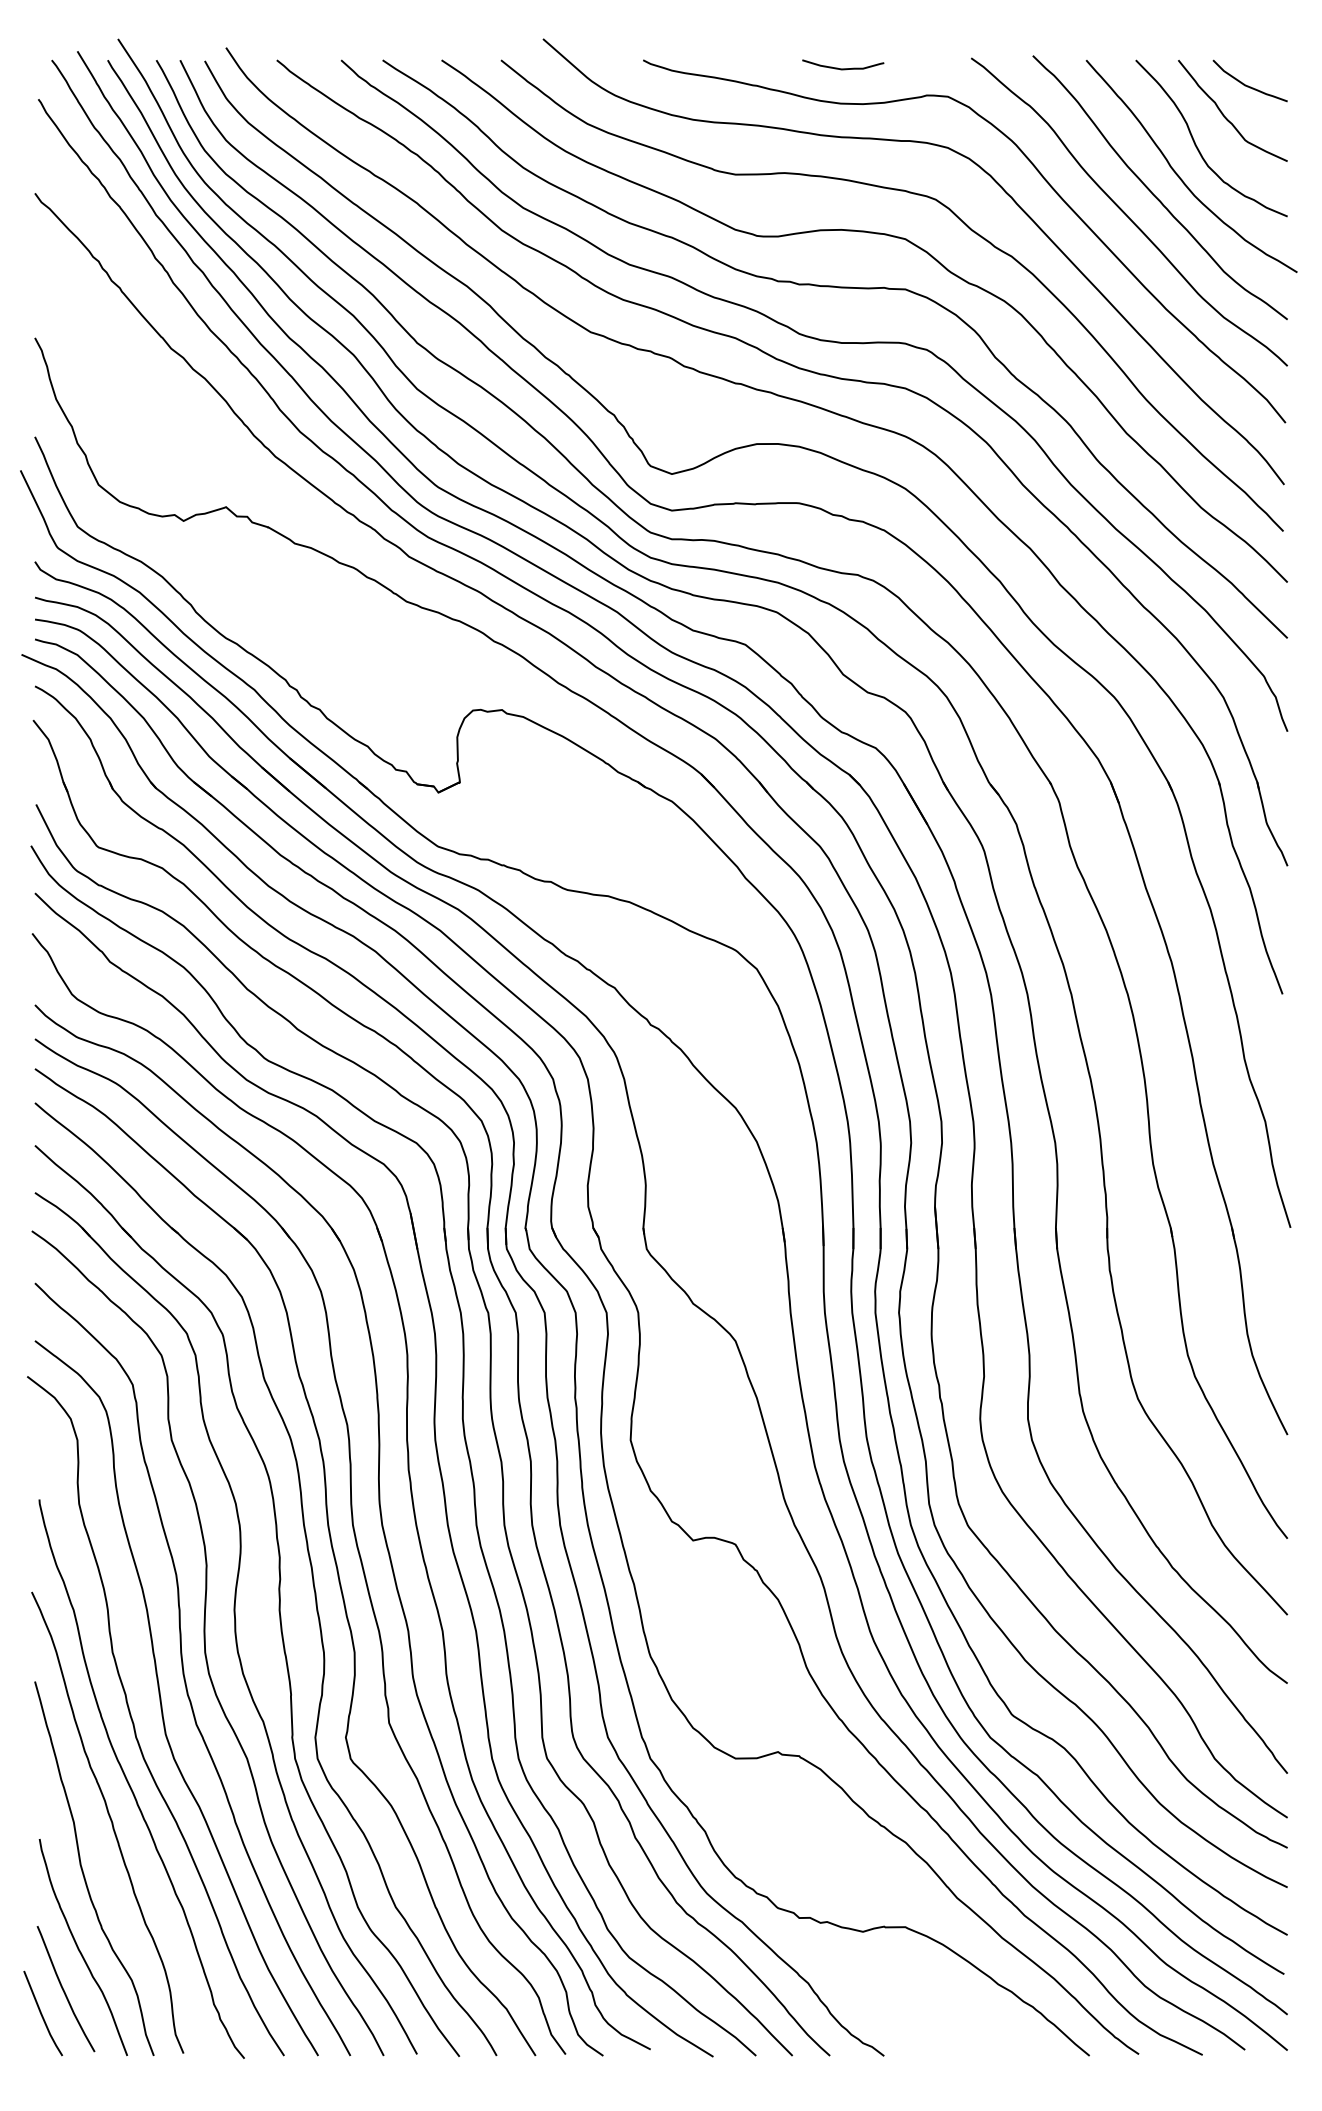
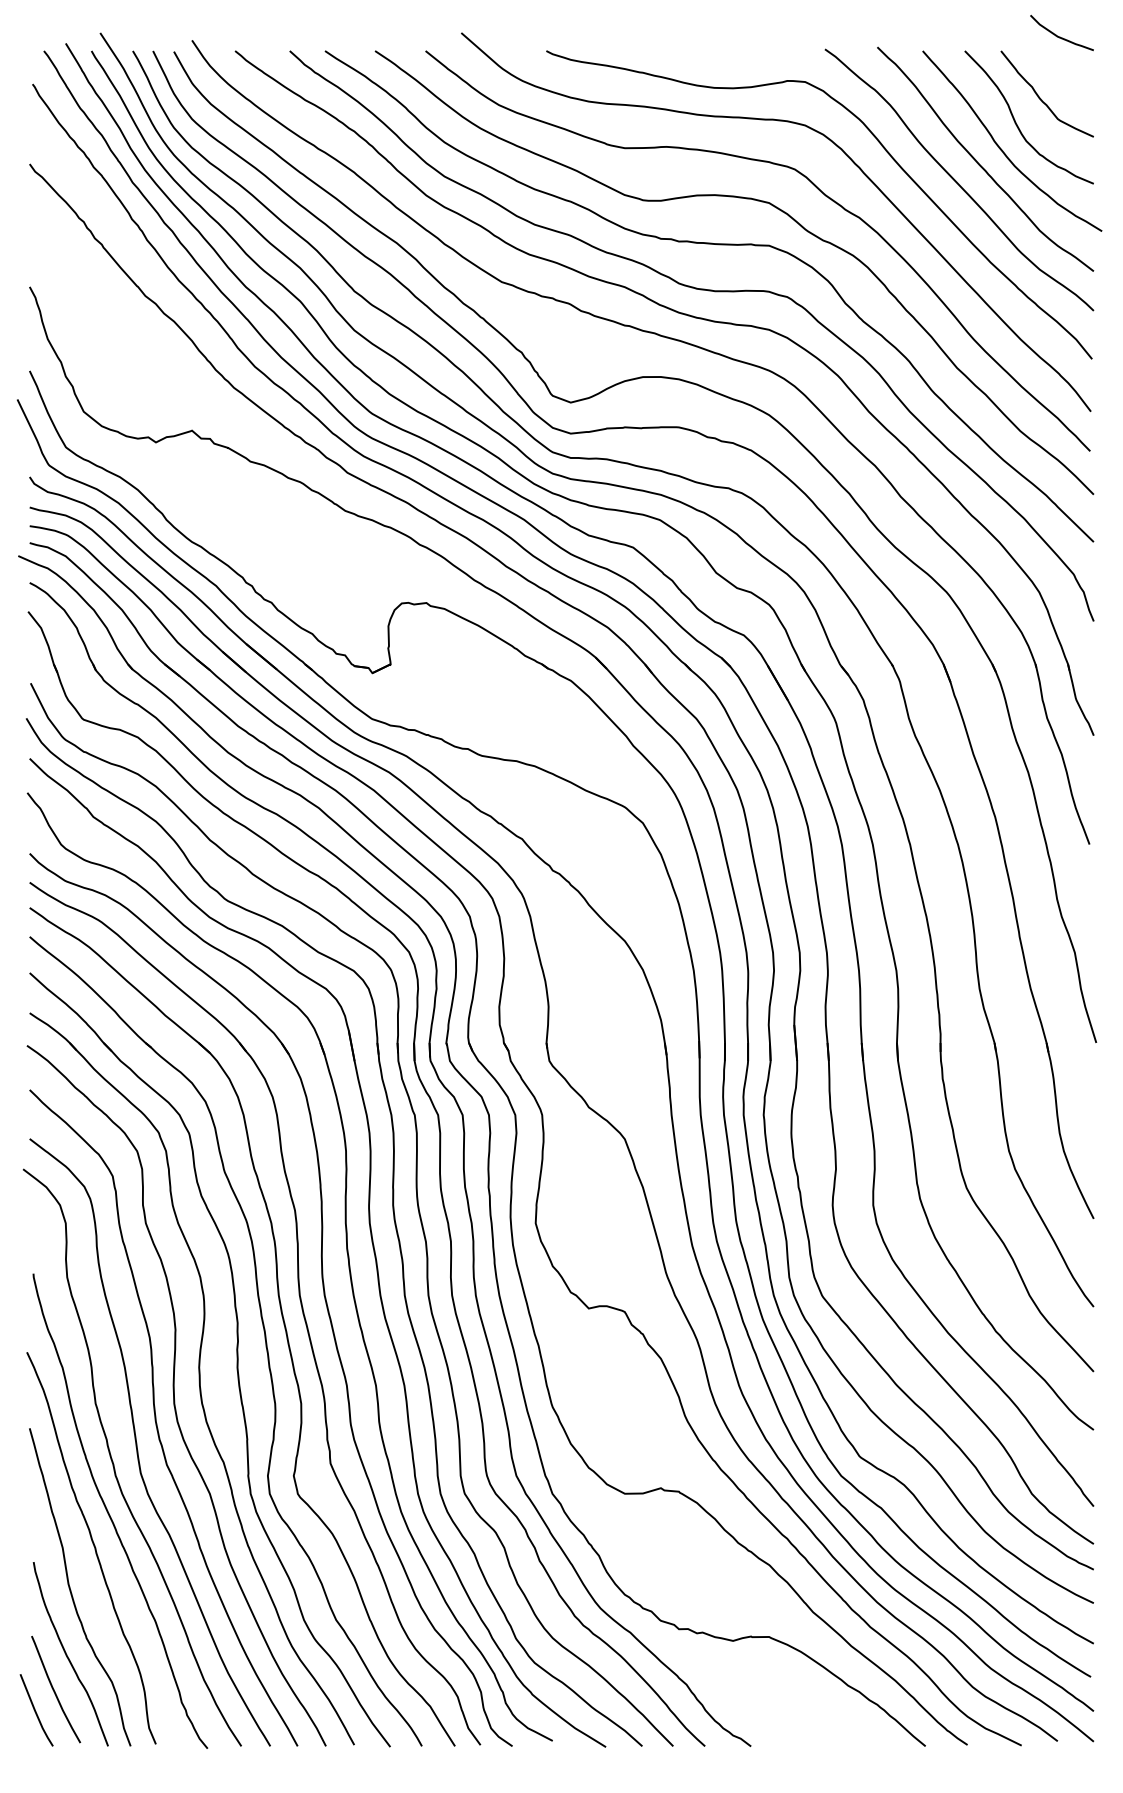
curve: (843, 68) -> (716, 58), removed
curve: (1246, 84) -> (1058, 35), moved

